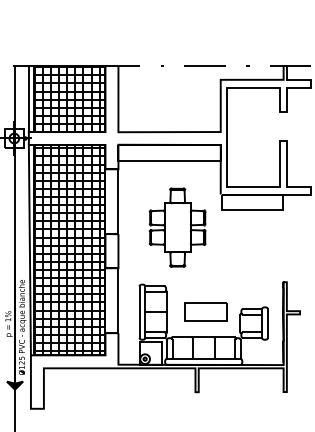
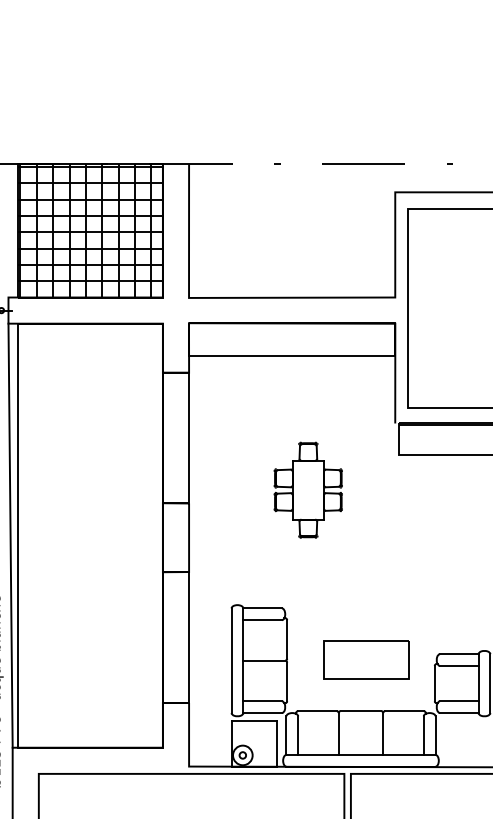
line: (28, 98) -> (7, 229), removed
part: (177, 227) -> (308, 489), size x0.6
hatch: (69, 249) -> (90, 534), removed

